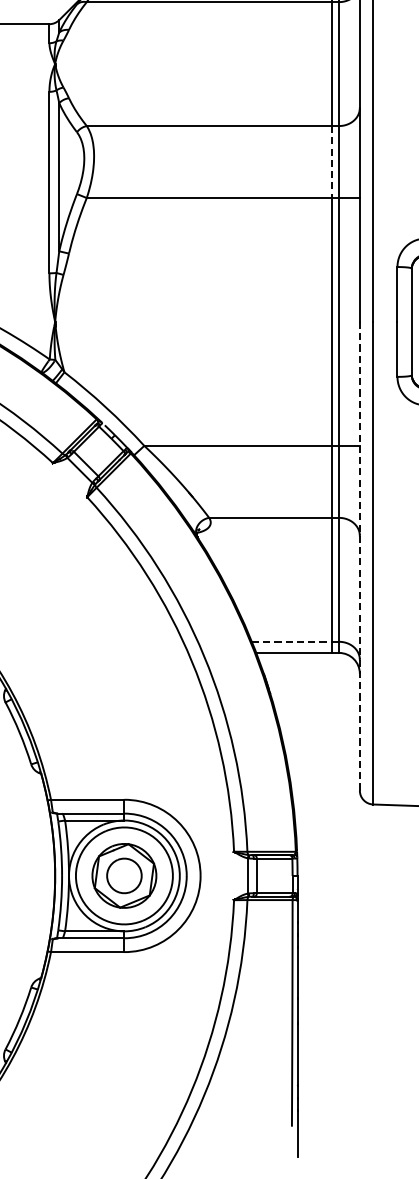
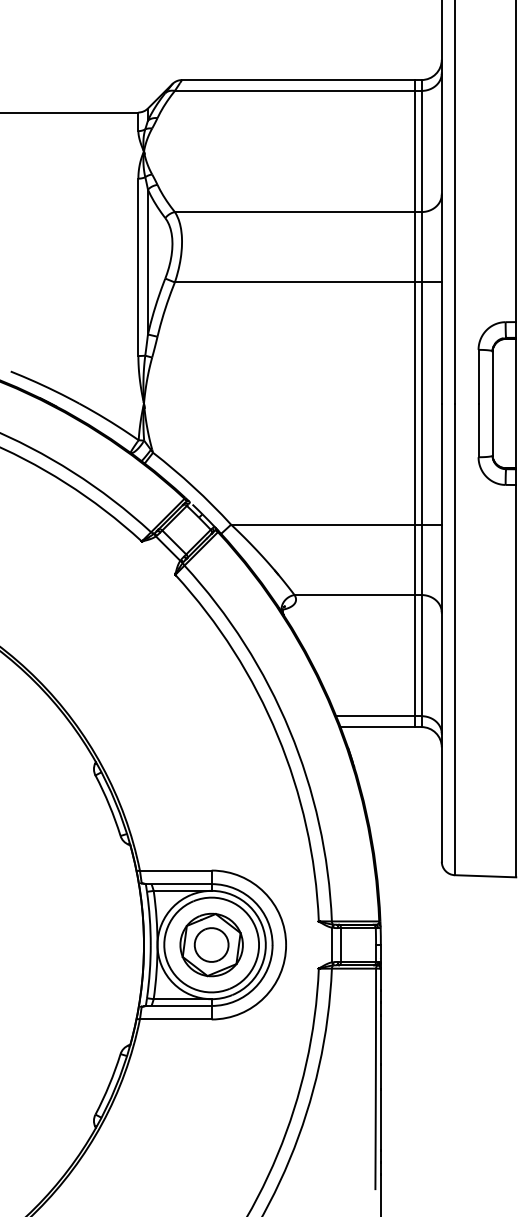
line: (331, 162) -> (414, 247), dashed -> solid
line: (359, 557) -> (441, 633), dashed -> solid
line: (292, 642) -> (375, 716), dashed -> solid

